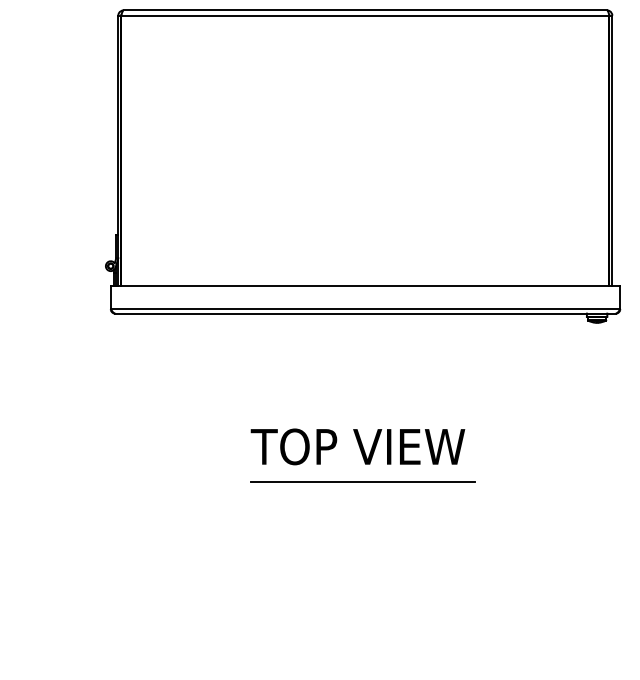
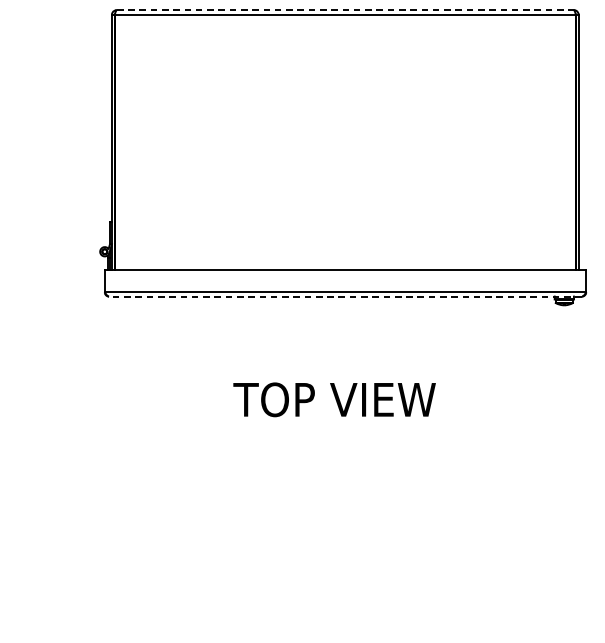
line: (365, 10) -> (345, 10), solid -> dashed
line: (365, 313) -> (345, 296), solid -> dashed
text: (357, 446) -> (334, 399), moved
line: (362, 482) -> (342, 456), removed

